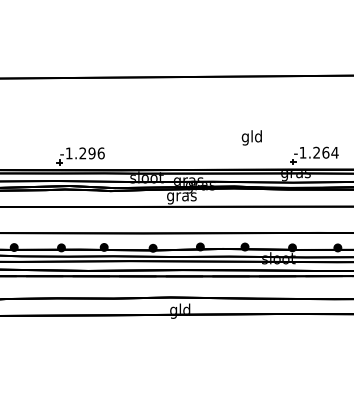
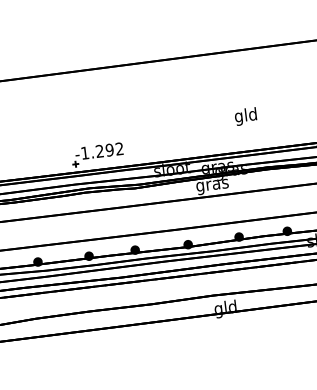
text: (251, 137) -> (245, 116), moved
text: (100, 153) -> (118, 149), -1.296 -> -1.292

